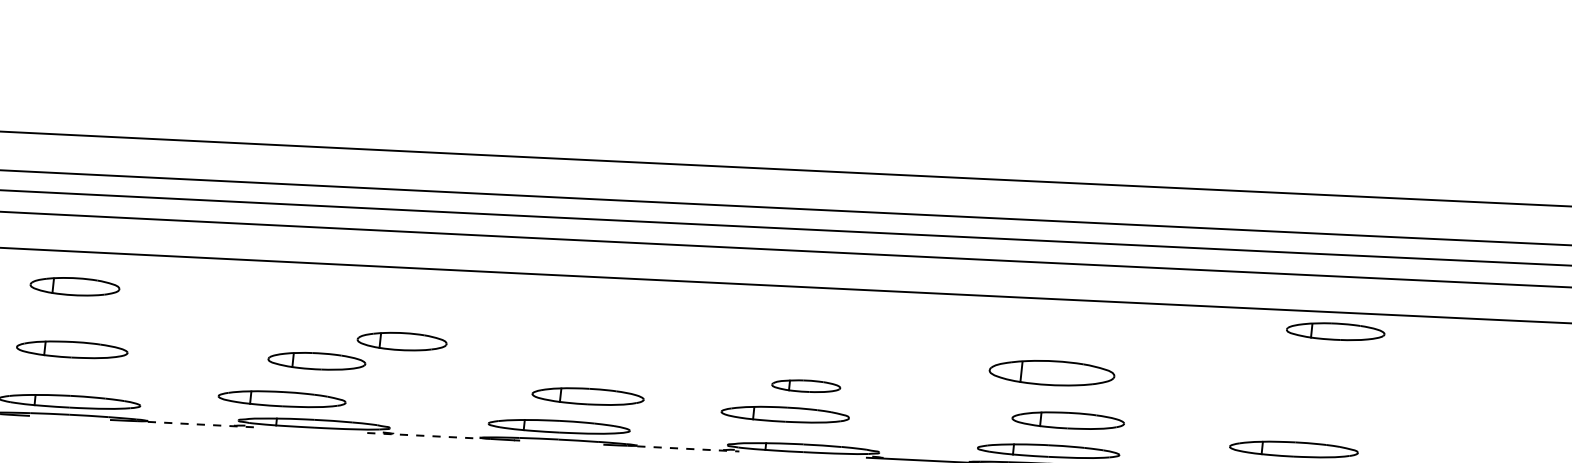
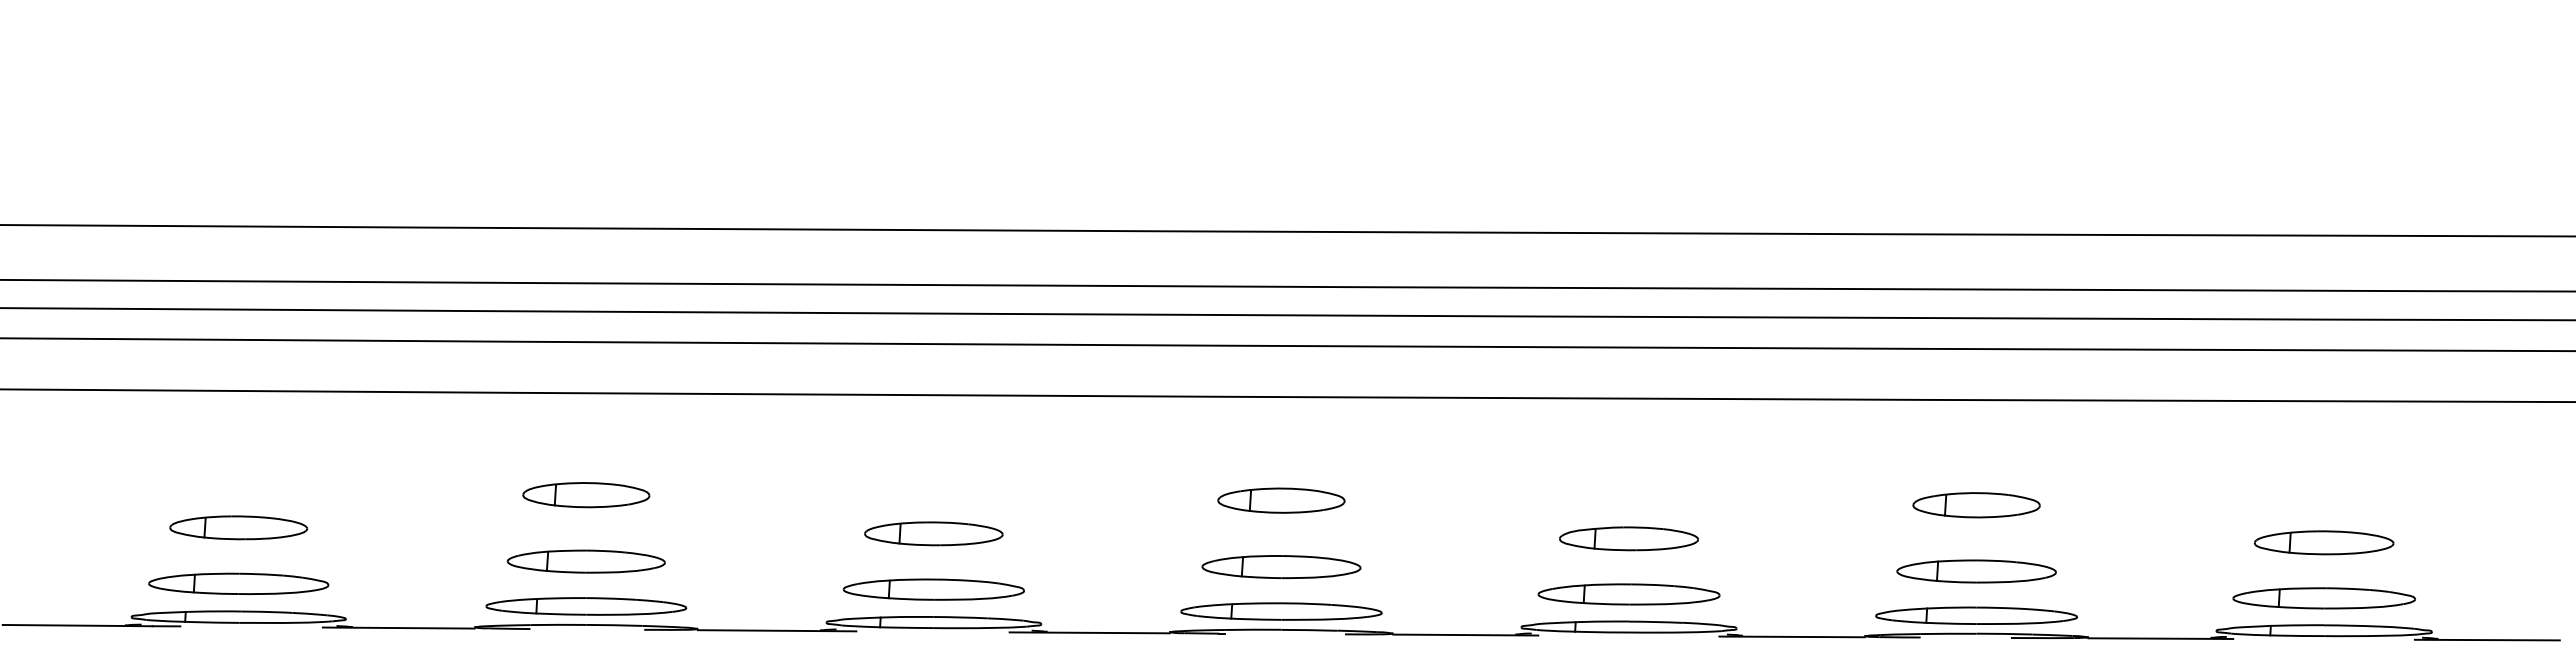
part: (75, 287) -> (586, 495), moved
part: (1335, 331) -> (2324, 542), moved
part: (402, 341) -> (1281, 500), moved
part: (71, 349) -> (585, 561), moved
part: (1051, 373) -> (1976, 505), size x0.71
part: (805, 385) -> (1628, 538), size x1.43
part: (588, 396) -> (1281, 567), moved
part: (281, 399) -> (933, 589), moved
part: (784, 414) -> (1628, 594), moved
part: (1068, 420) -> (1976, 571), moved
line: (203, 424) -> (777, 630), dashed -> solid
line: (424, 435) -> (1090, 632), dashed -> solid
line: (688, 449) -> (1465, 635), dashed -> solid

